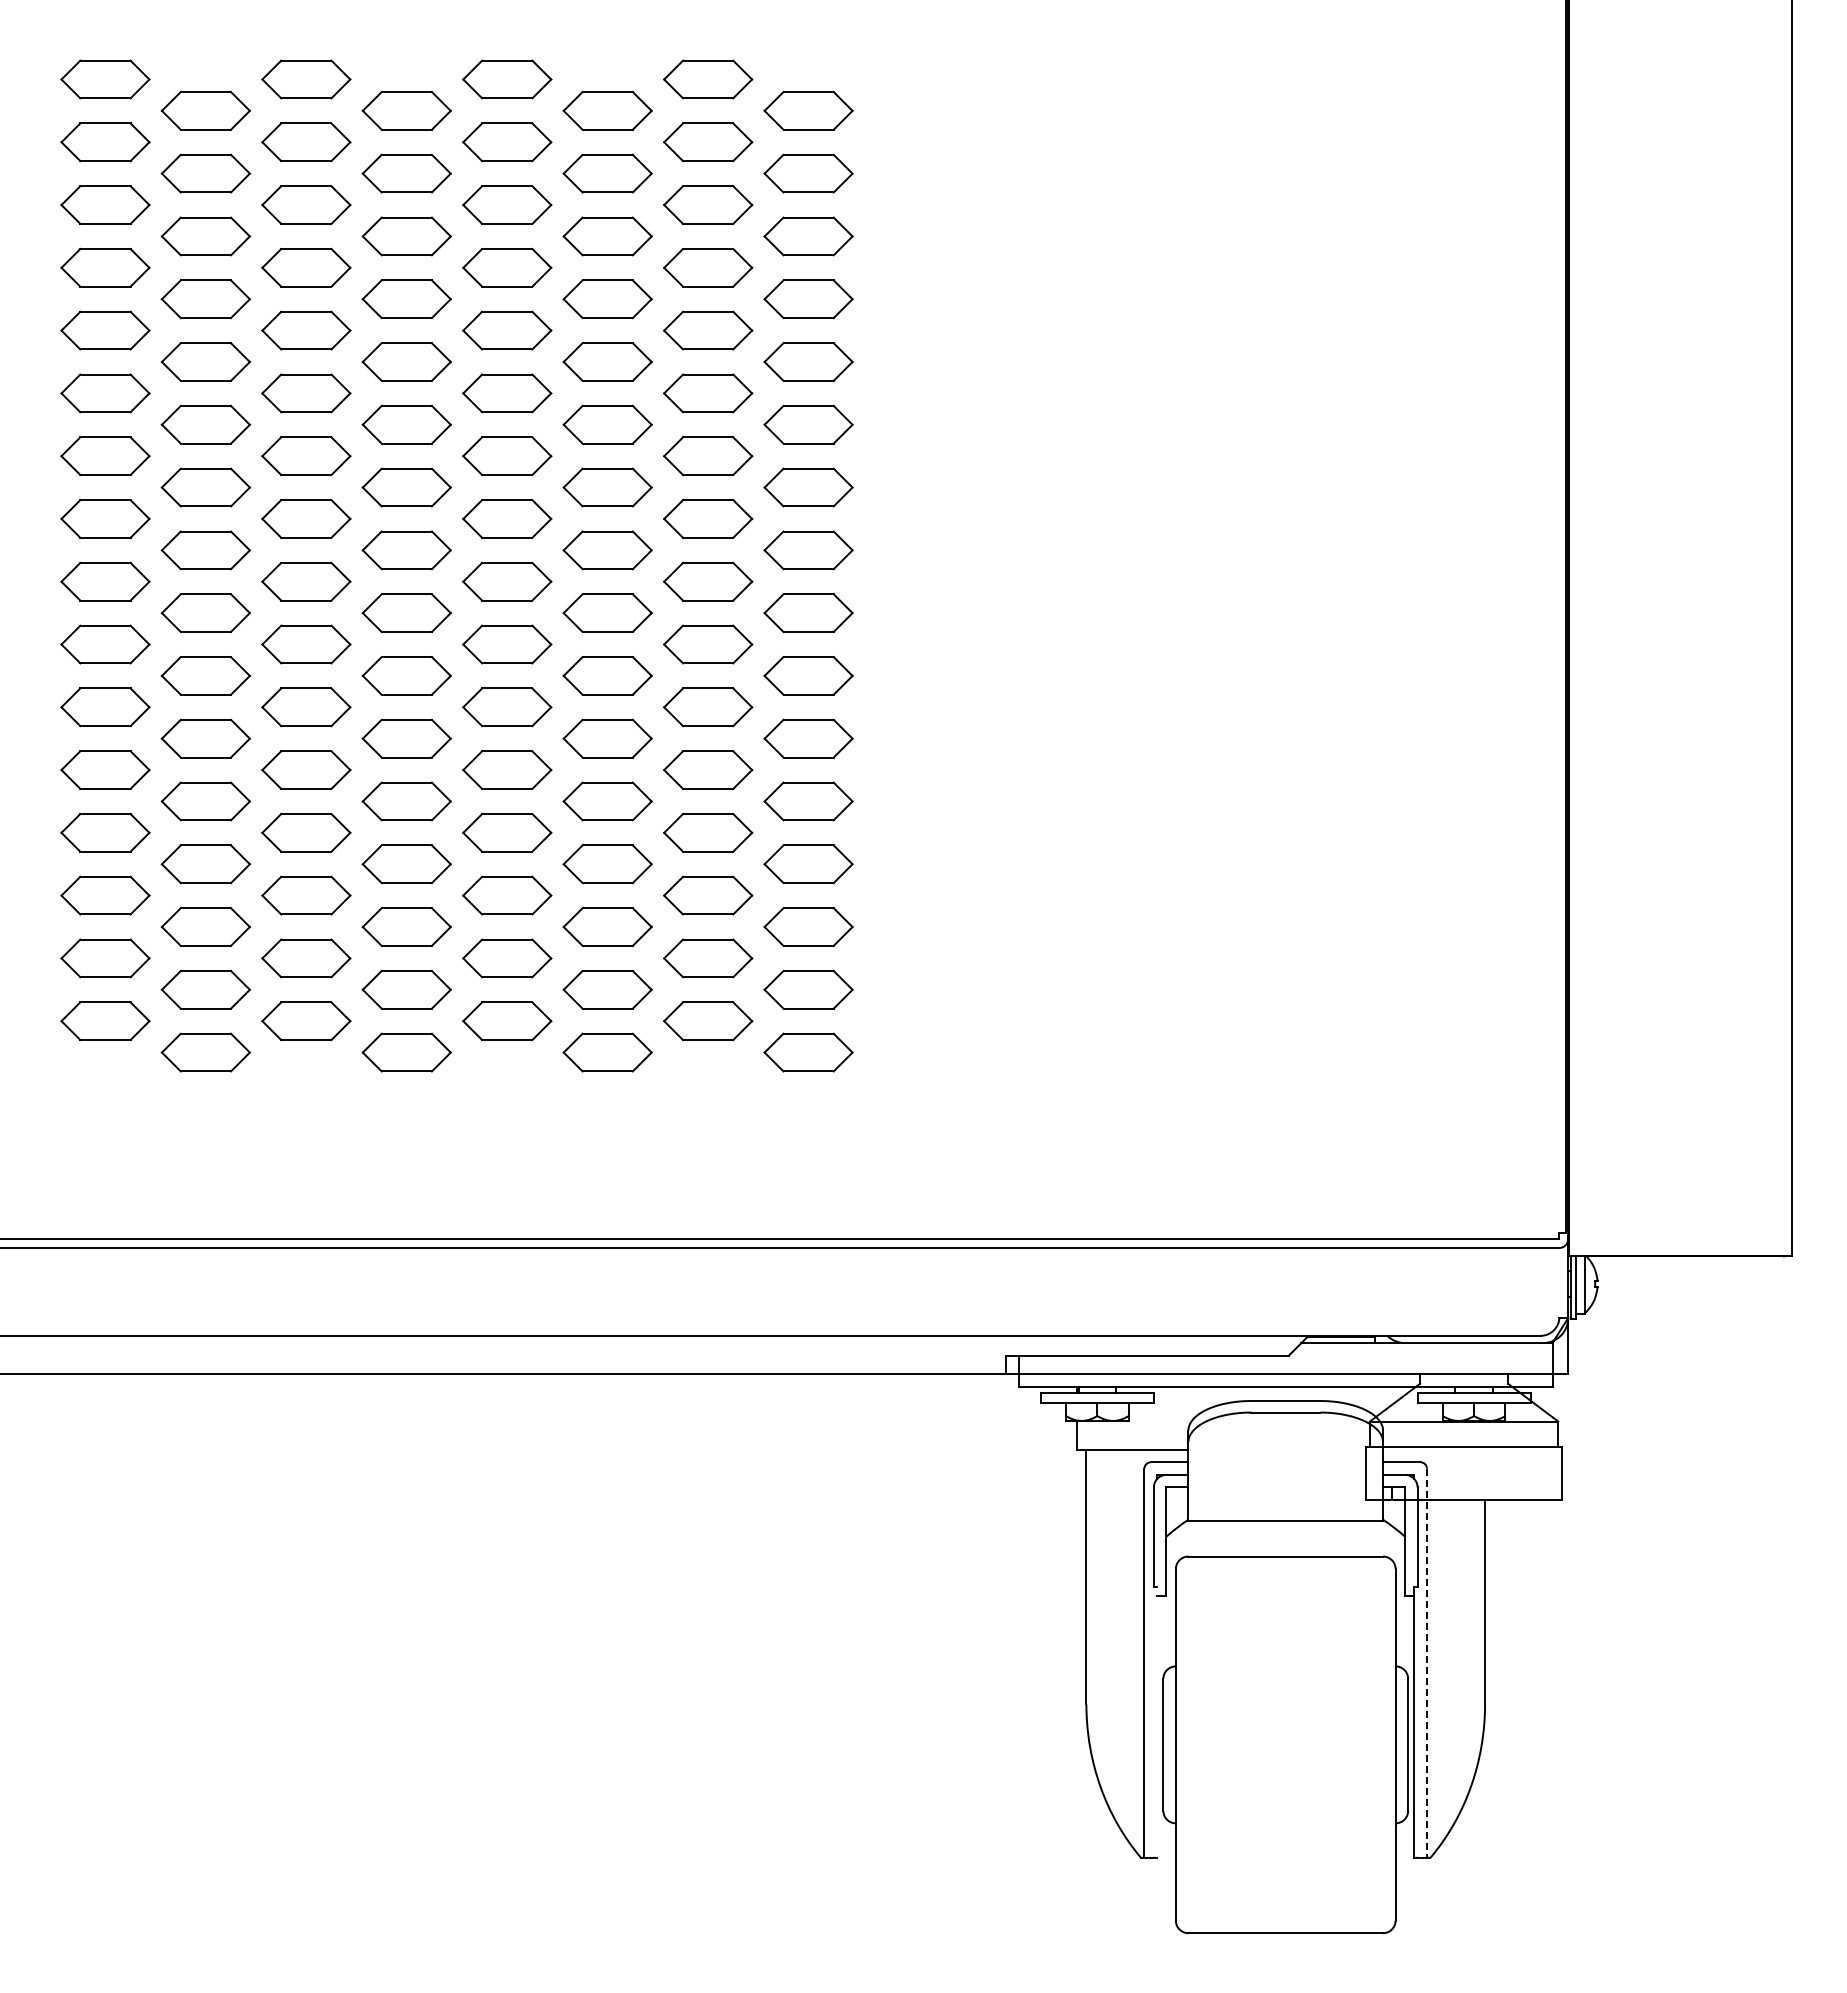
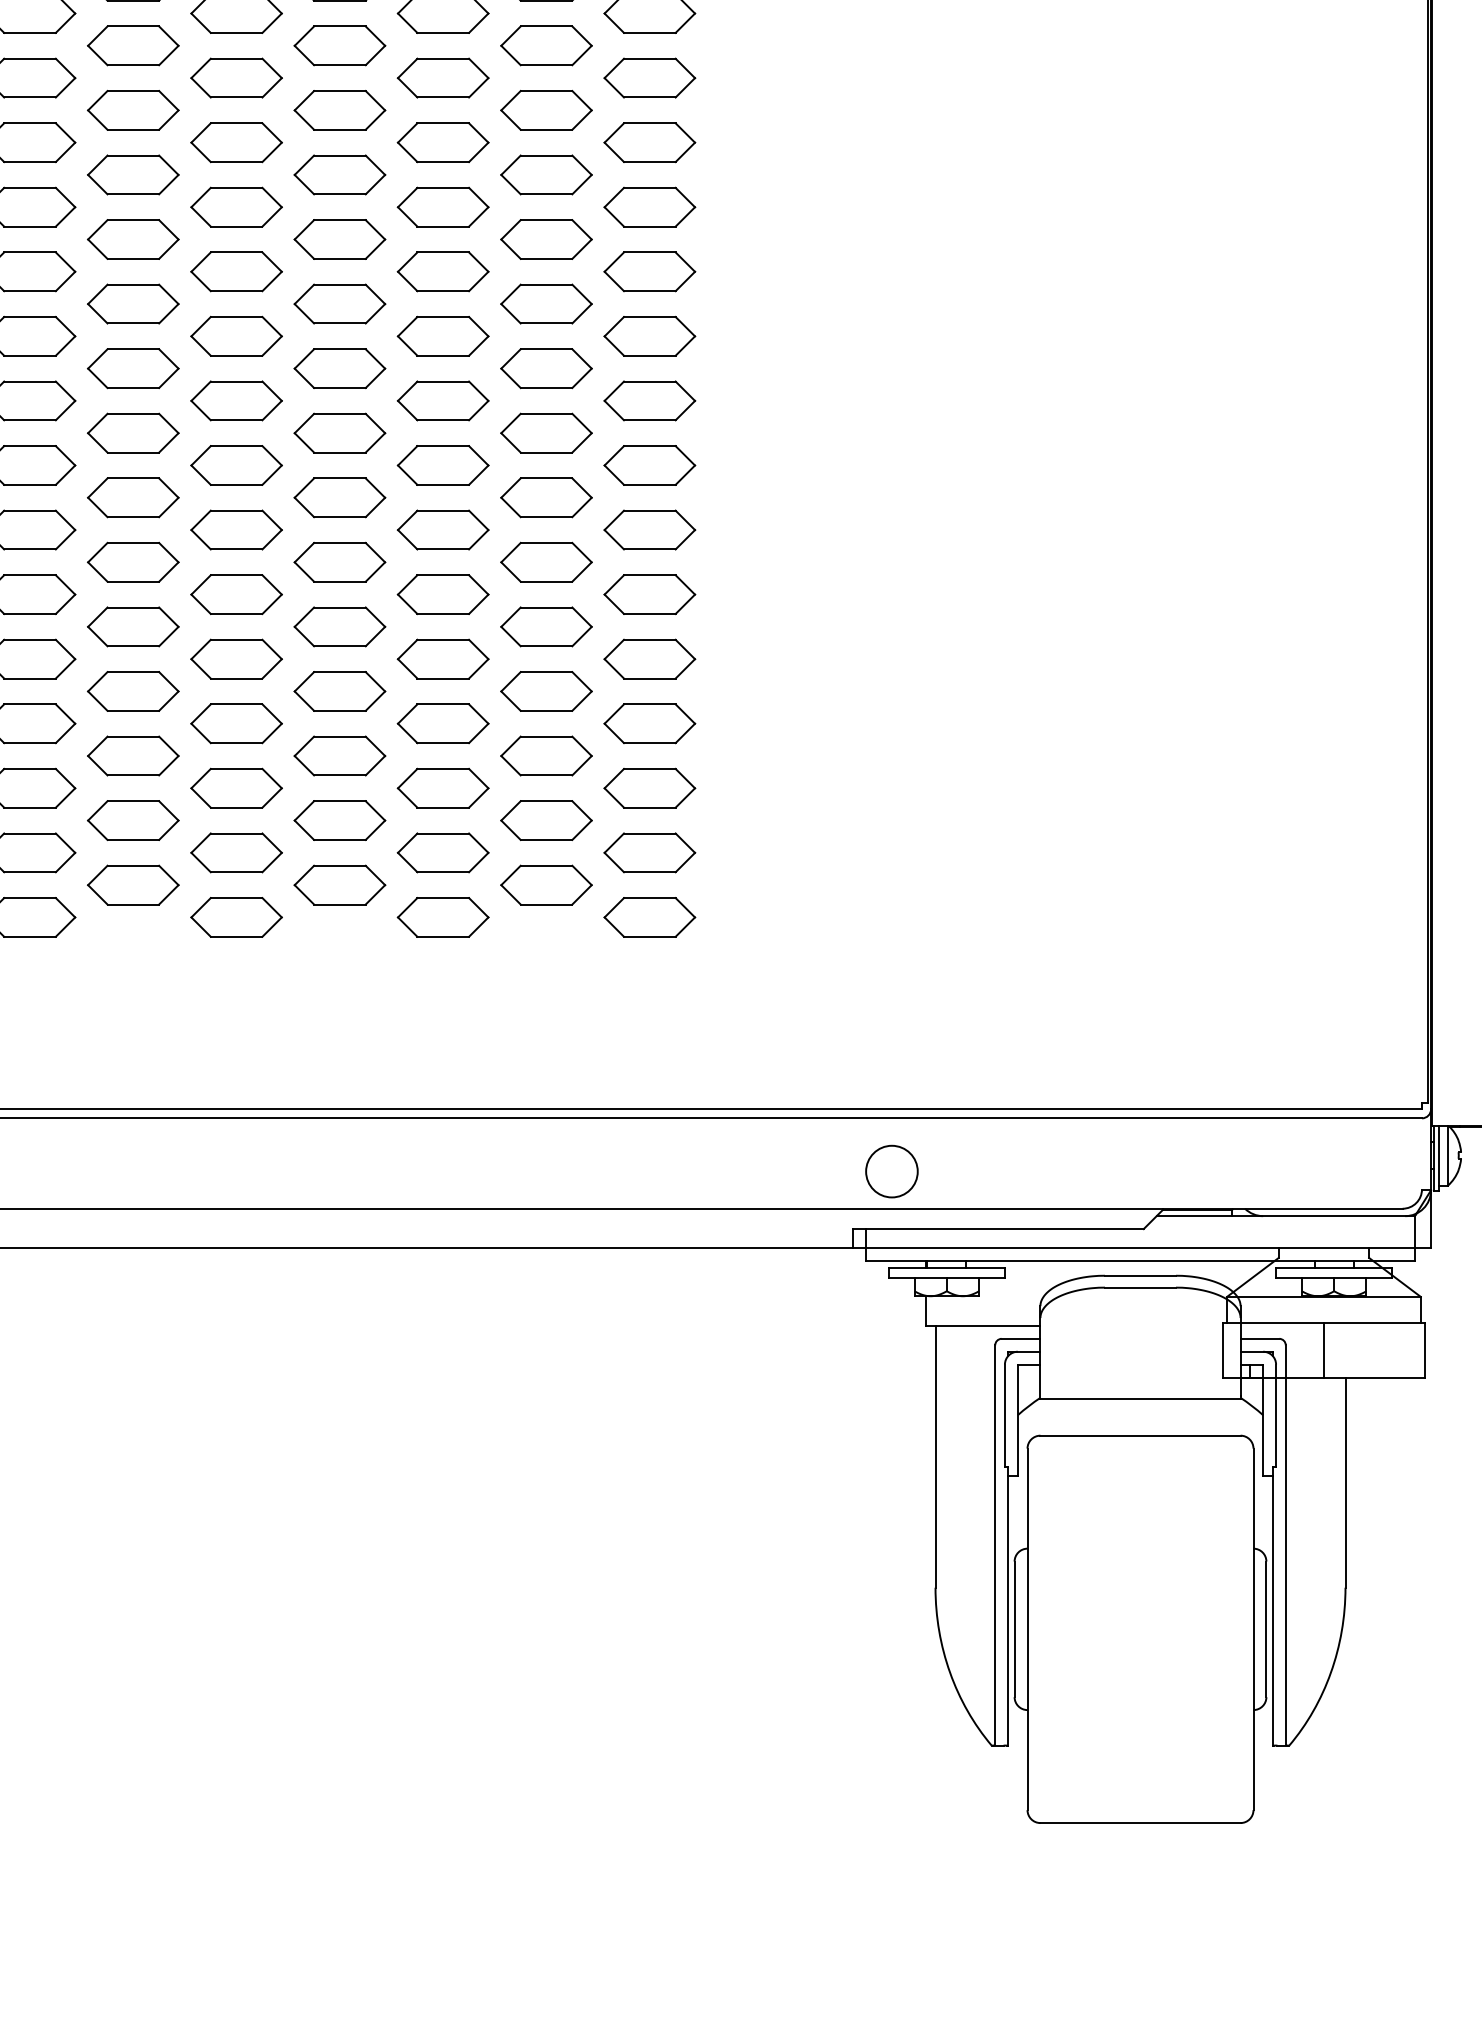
circle: (1043, 1299) -> (891, 1171), added
line: (1464, 1473) -> (1324, 1350), added
line: (1426, 1663) -> (1285, 1545), dashed -> solid
line: (1157, 1722) -> (1008, 1606), added

